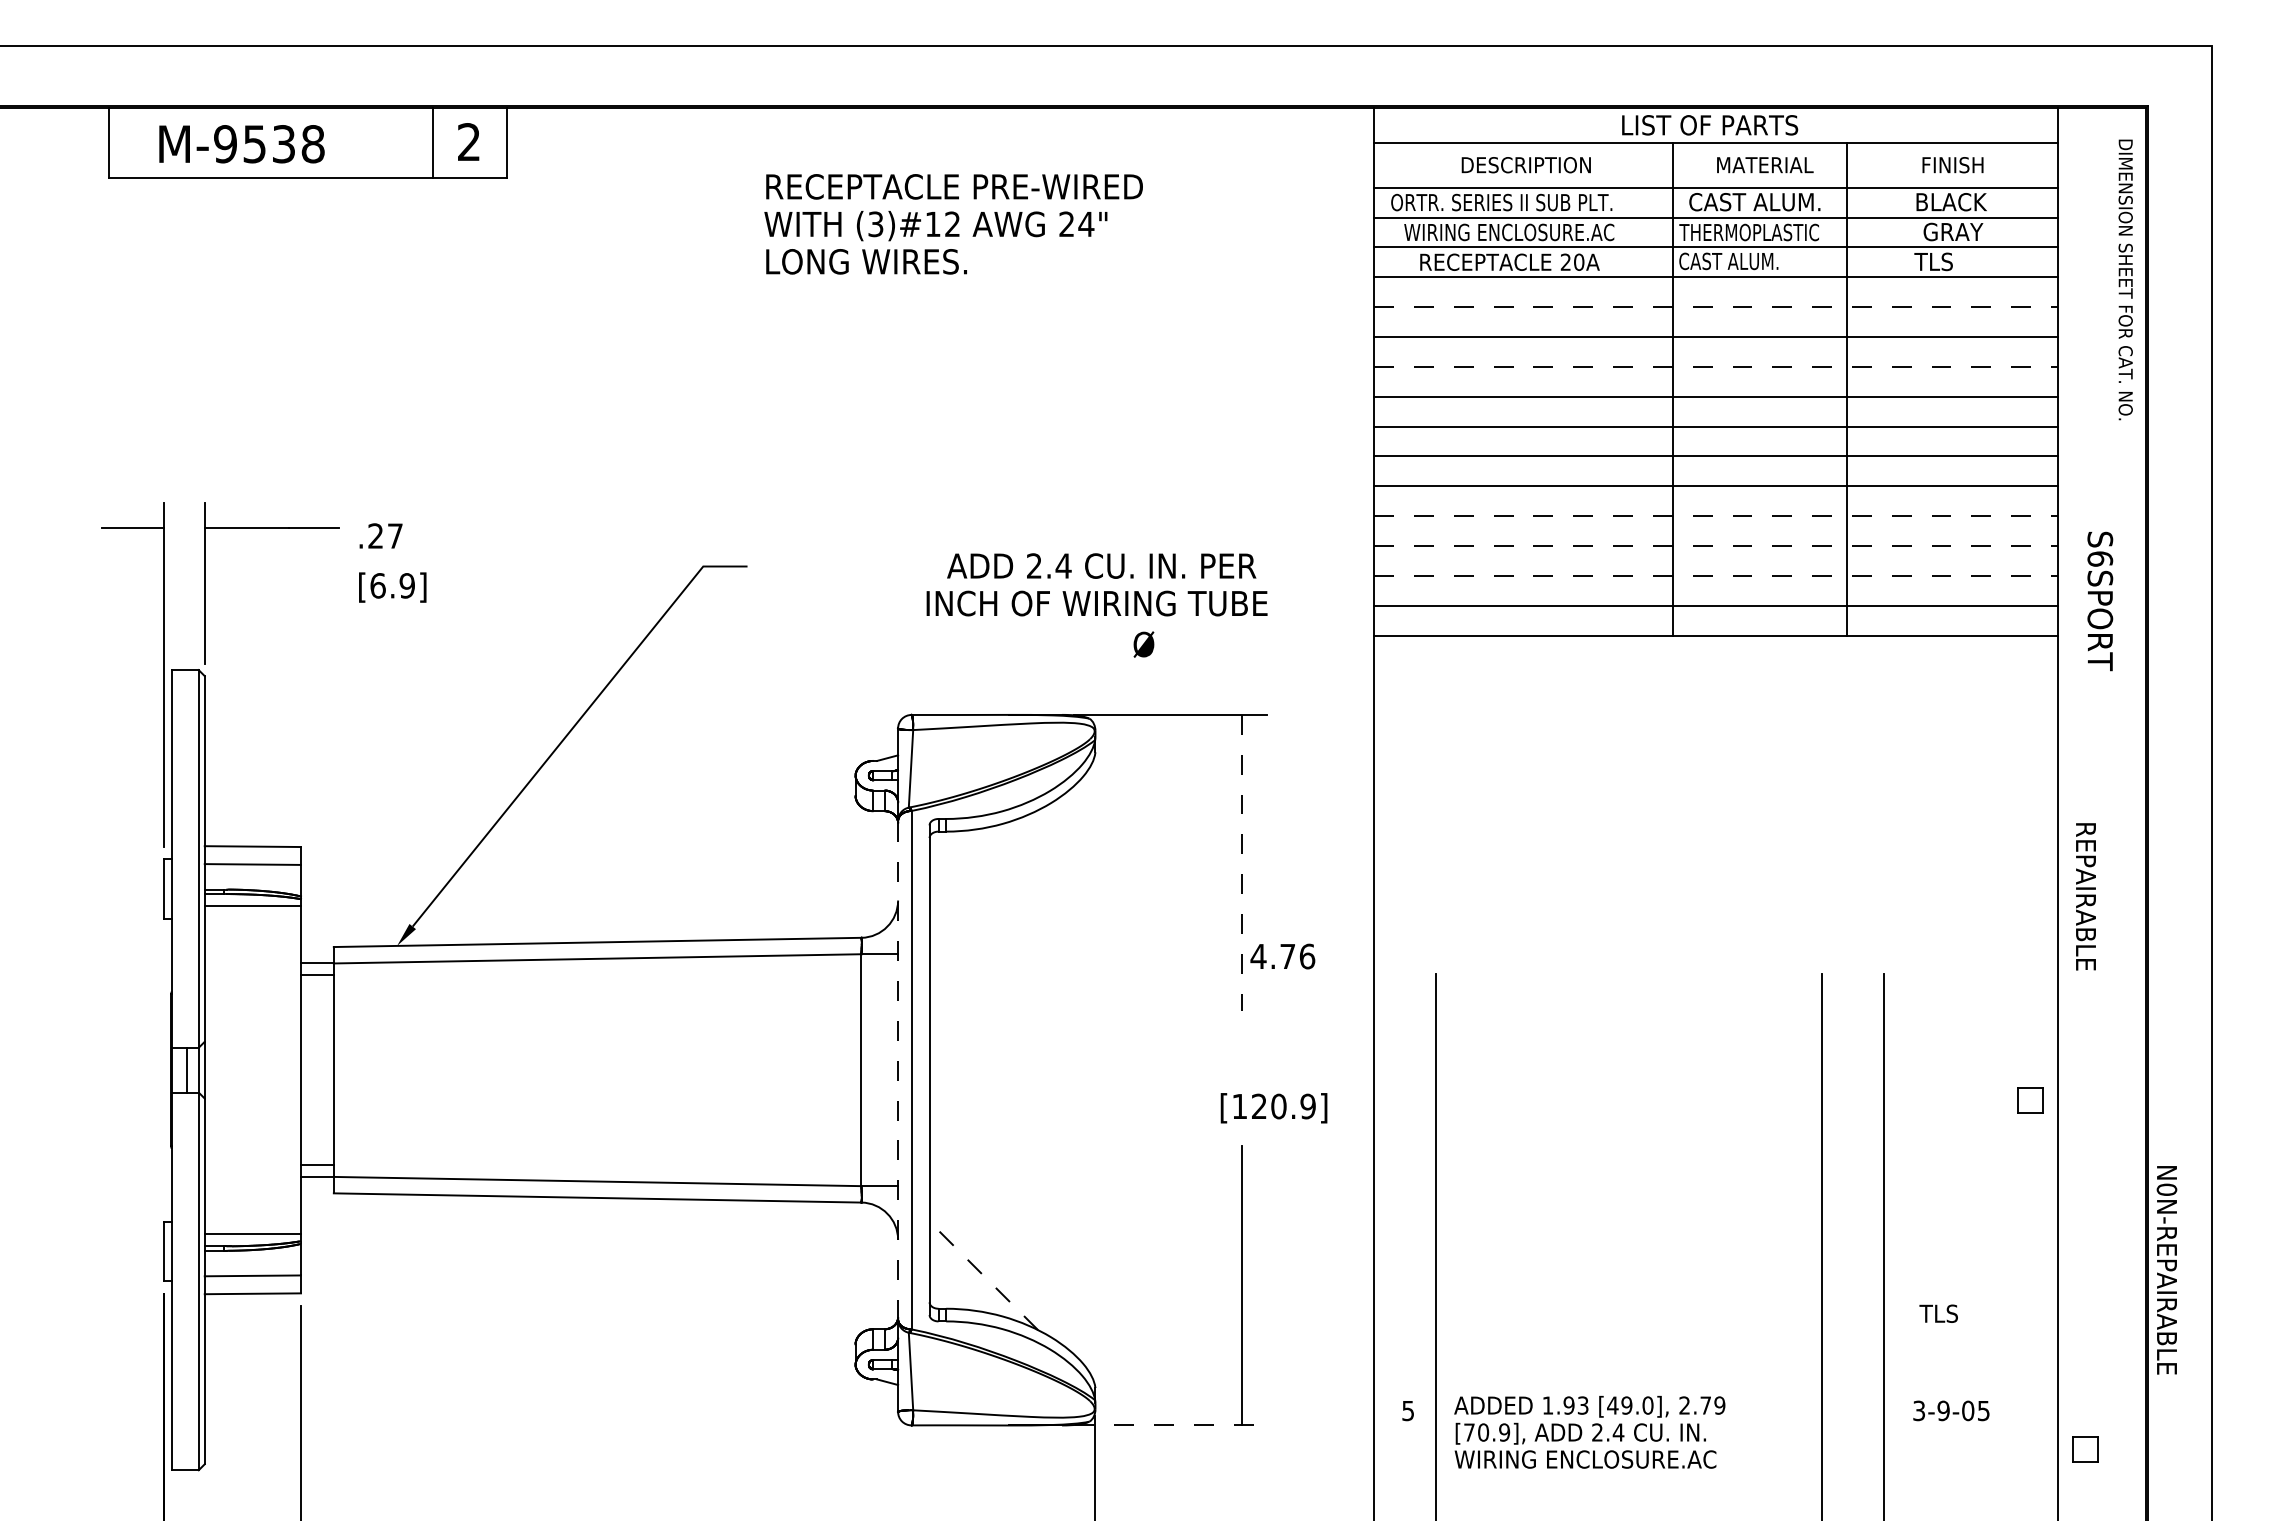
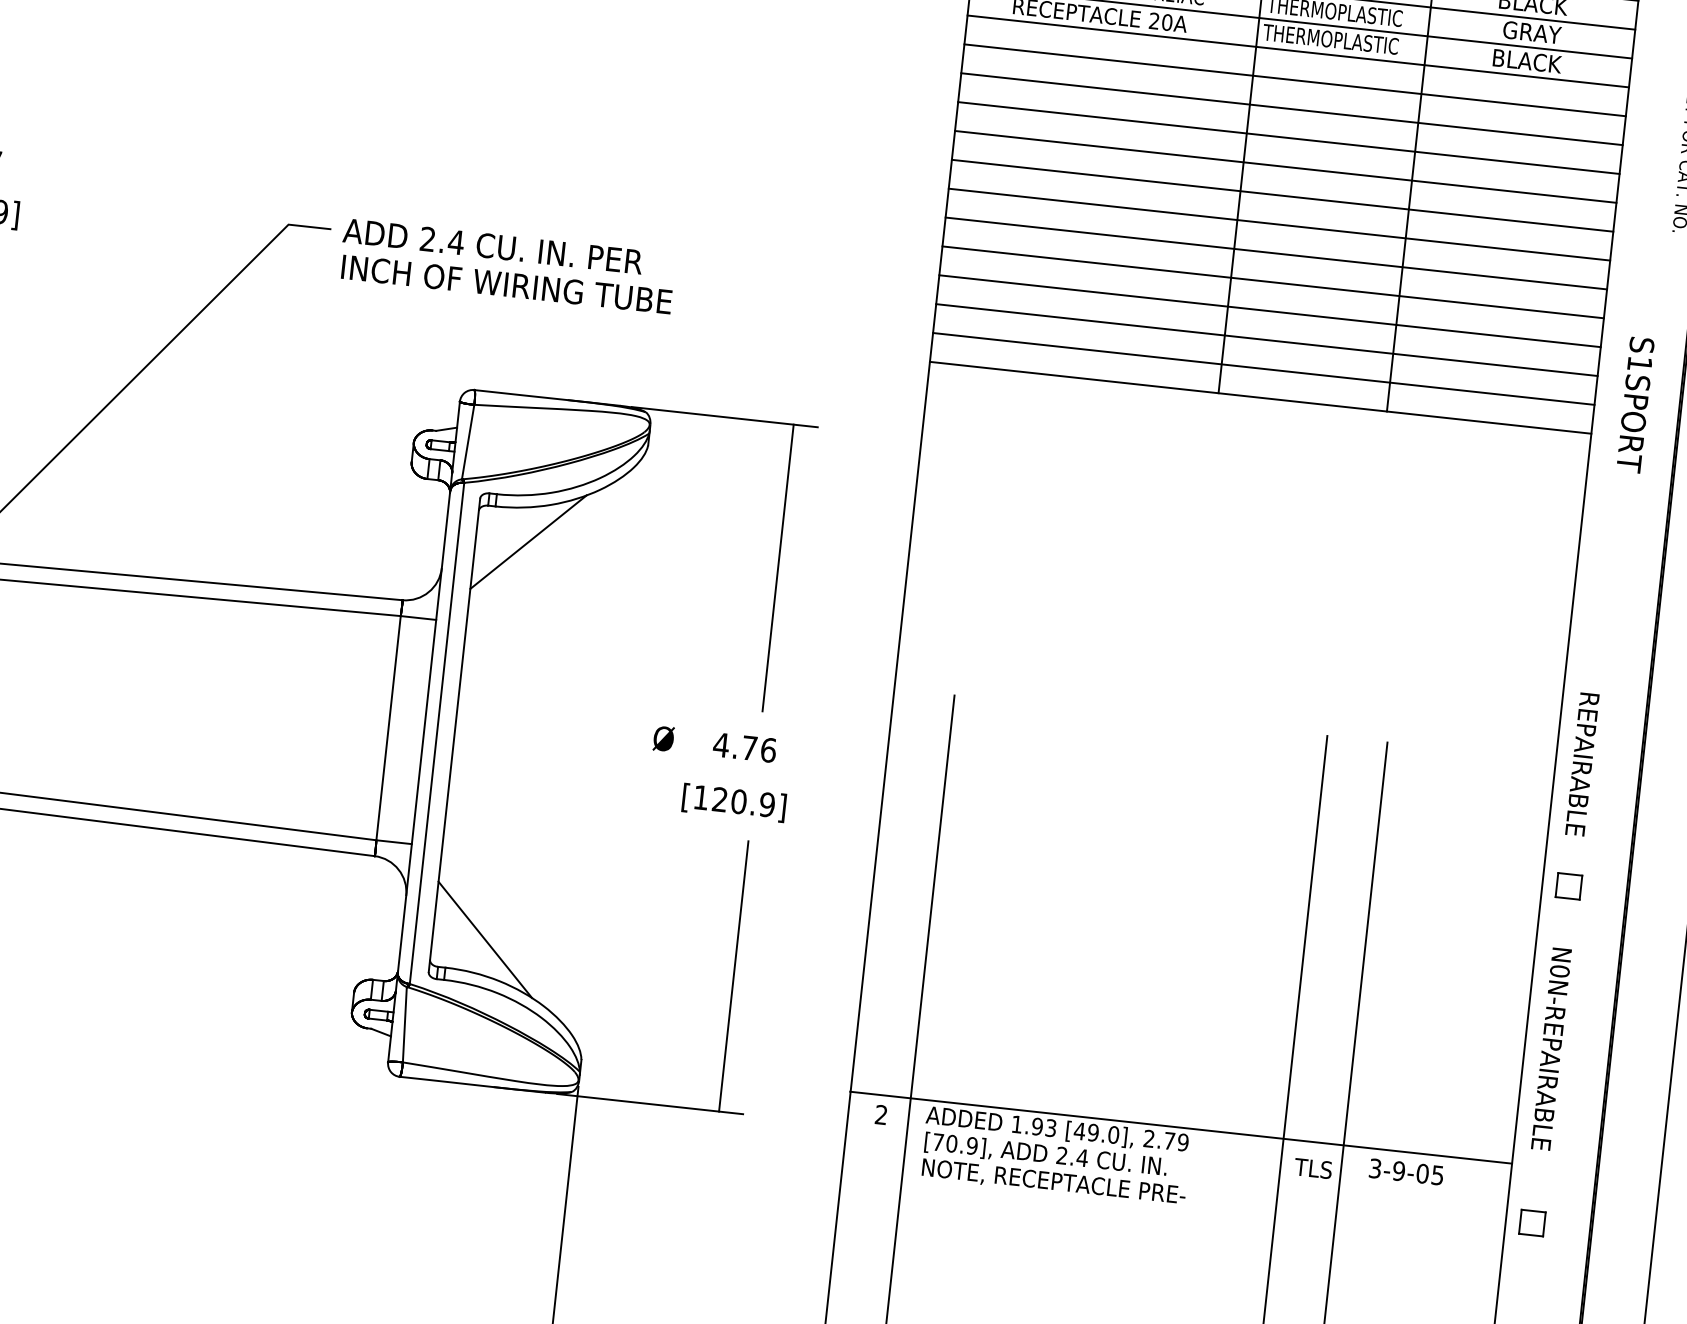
text: (1748, 261) -> (1331, 39), CAST ALUM. -> THERMOPLASTIC
text: (1950, 261) -> (1526, 60), TLS -> BLACK
line: (1716, 307) -> (1295, 80), dashed -> solid
line: (1716, 366) -> (1289, 137), dashed -> solid
line: (1716, 516) -> (1273, 282), dashed -> solid
line: (1716, 546) -> (1270, 311), dashed -> solid
text: (2100, 558) -> (1640, 363), S6SPORT -> S1SPORT
text: (1101, 565) -> (492, 245), moved
line: (1716, 575) -> (1267, 339), dashed -> solid
text: (1096, 603) -> (506, 284), moved
text: (1143, 644) -> (663, 738), moved
line: (1241, 863) -> (777, 568), dashed -> solid
line: (983, 864) -> (528, 542), added
text: (2085, 896) -> (1581, 764), moved
text: (1282, 956) -> (744, 747), moved
line: (898, 1069) -> (424, 731), dashed -> solid
part: (2030, 1100) -> (1568, 886), moved
text: (1273, 1108) -> (733, 803), moved
text: (2166, 1270) -> (1550, 1049), moved
line: (983, 1275) -> (485, 939), dashed -> solid
text: (1938, 1313) -> (1313, 1168), moved
line: (1715, 1390) -> (1180, 1127), added
text: (1407, 1410) -> (880, 1114), 5 -> 2
line: (1171, 1425) -> (651, 1104), dashed -> solid
text: (1591, 1460) -> (1053, 1182), WIRING ENCLOSURE.AC -> NOTE, RECEPTACLE PRE-

